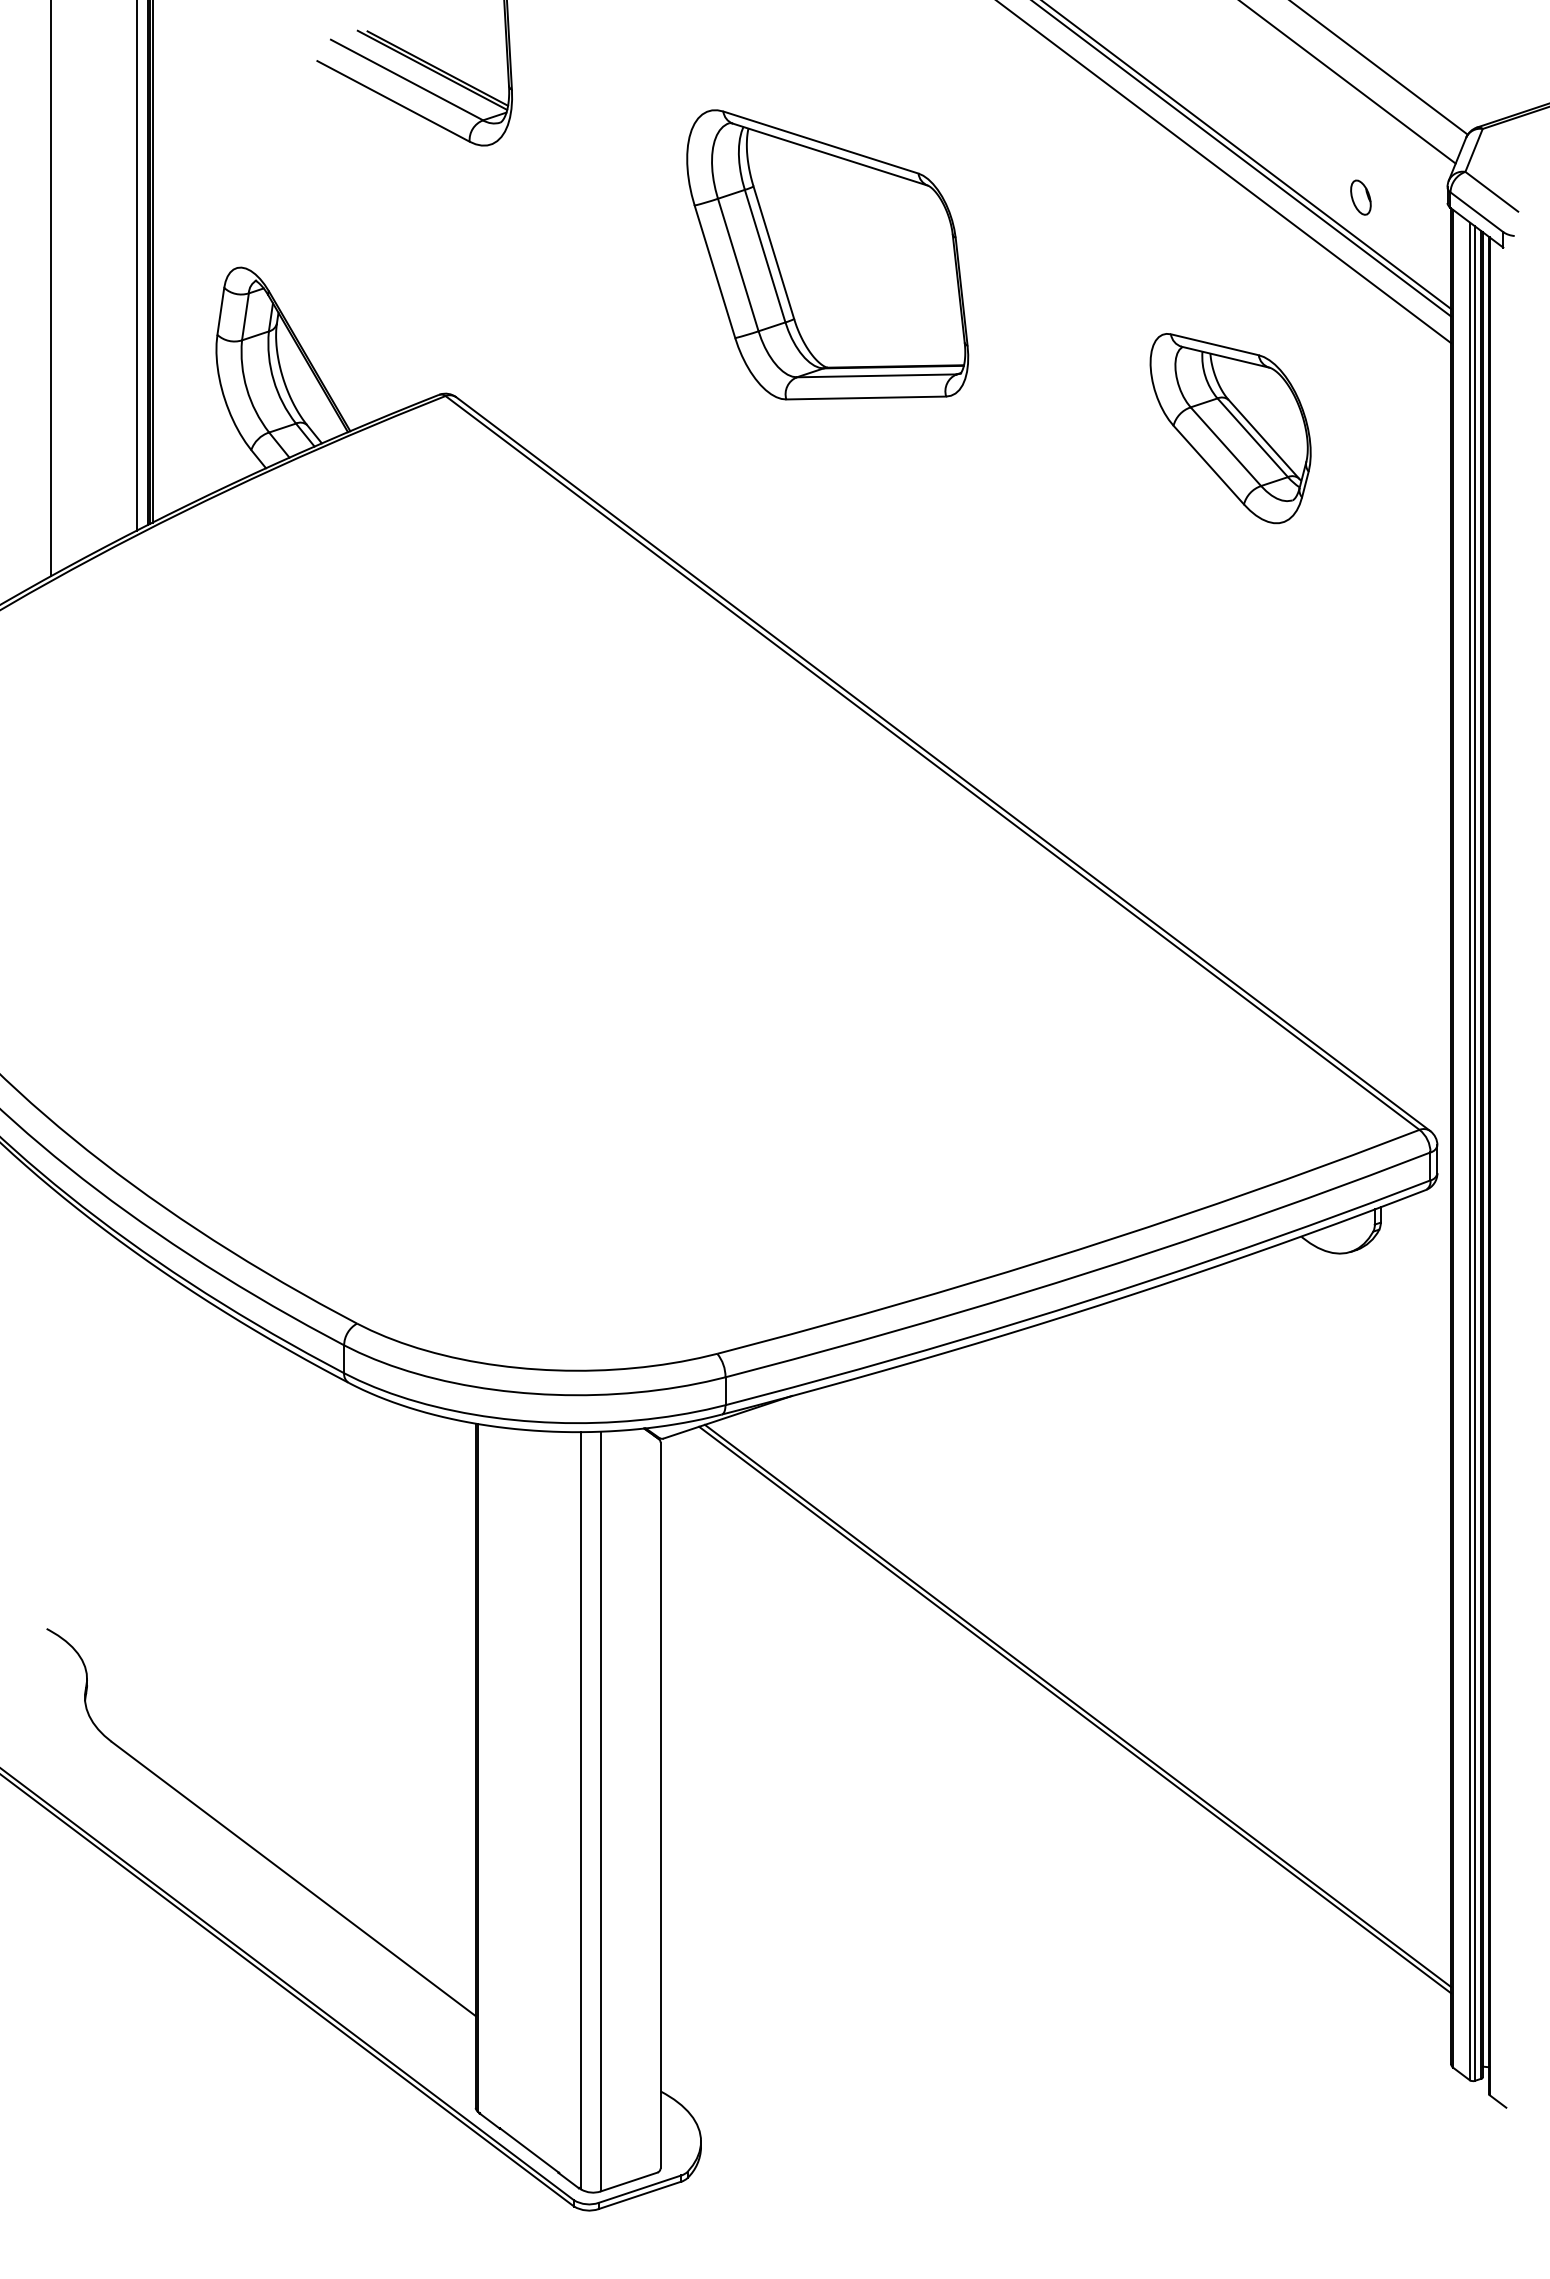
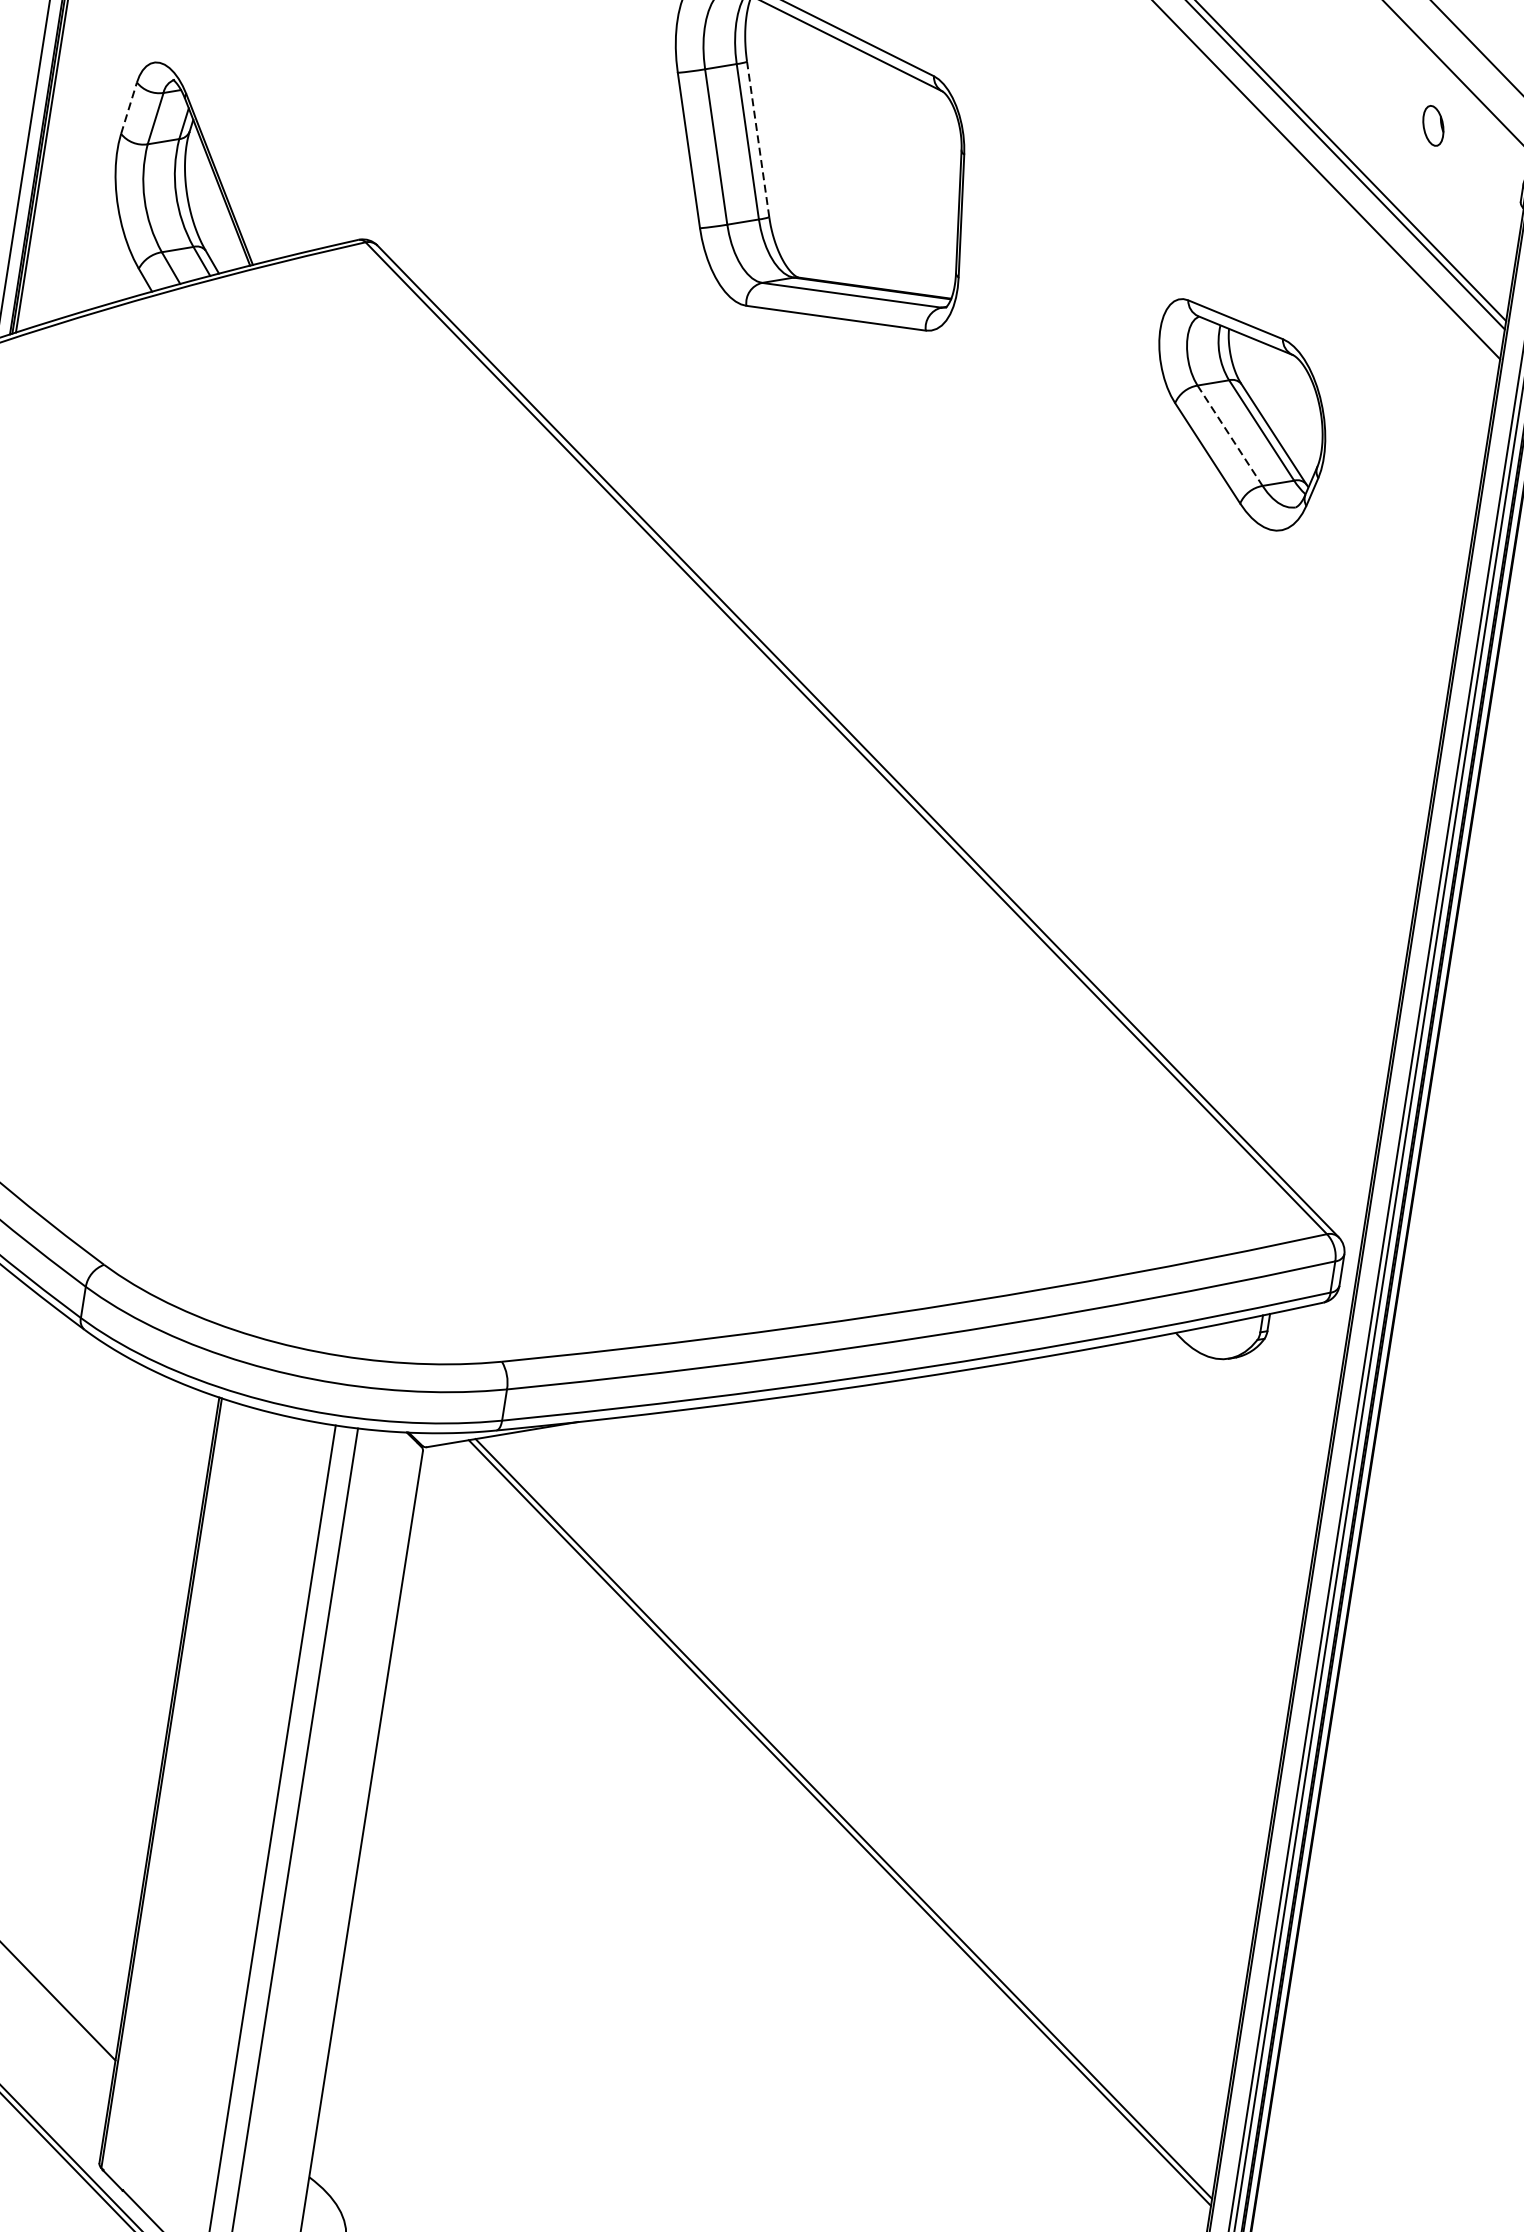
part: (1360, 197) -> (1432, 125), moved
line: (773, 252) -> (757, 139), solid -> dashed
line: (220, 311) -> (128, 108), solid -> dashed
line: (1225, 446) -> (1229, 435), solid -> dashed

